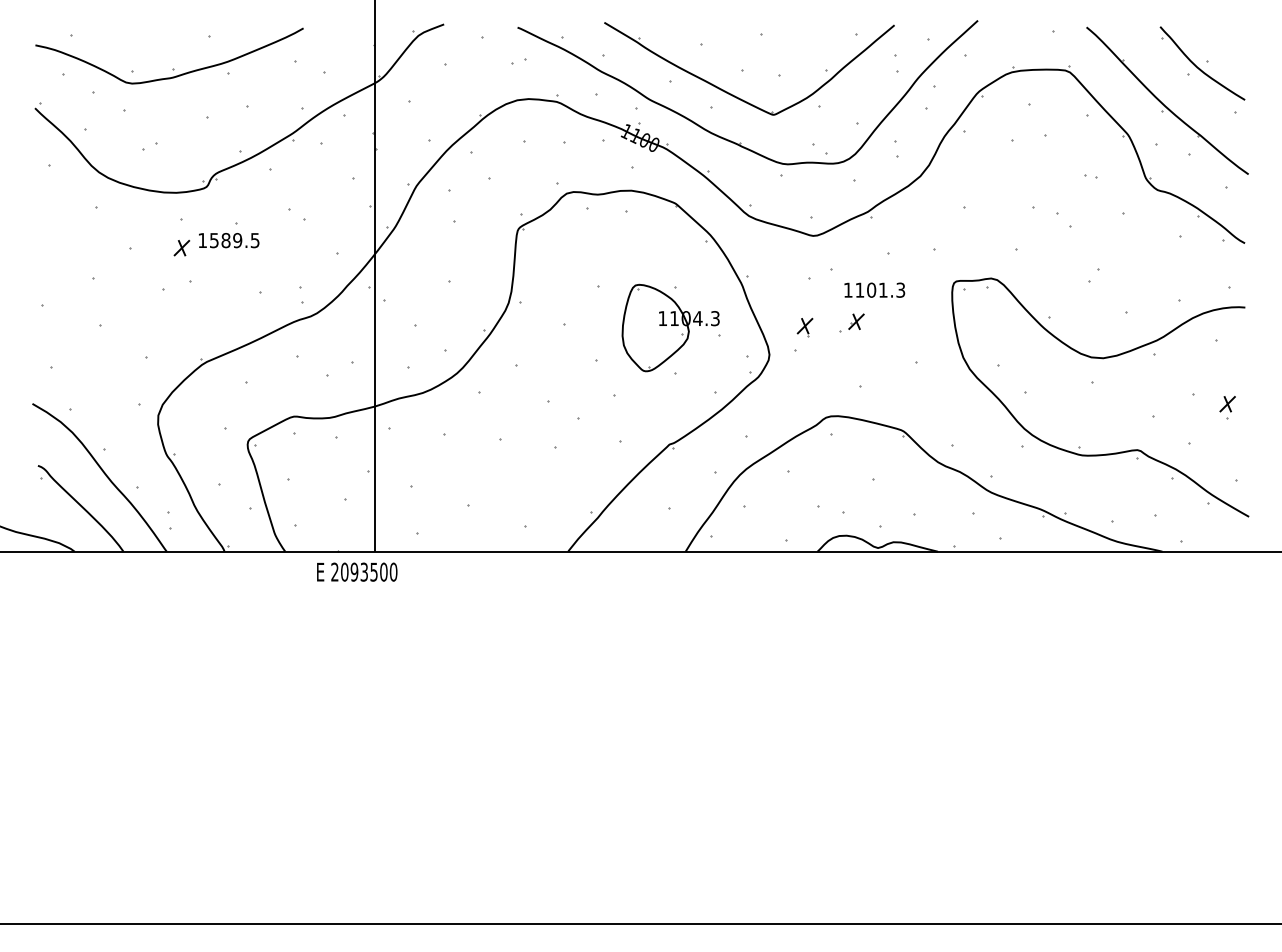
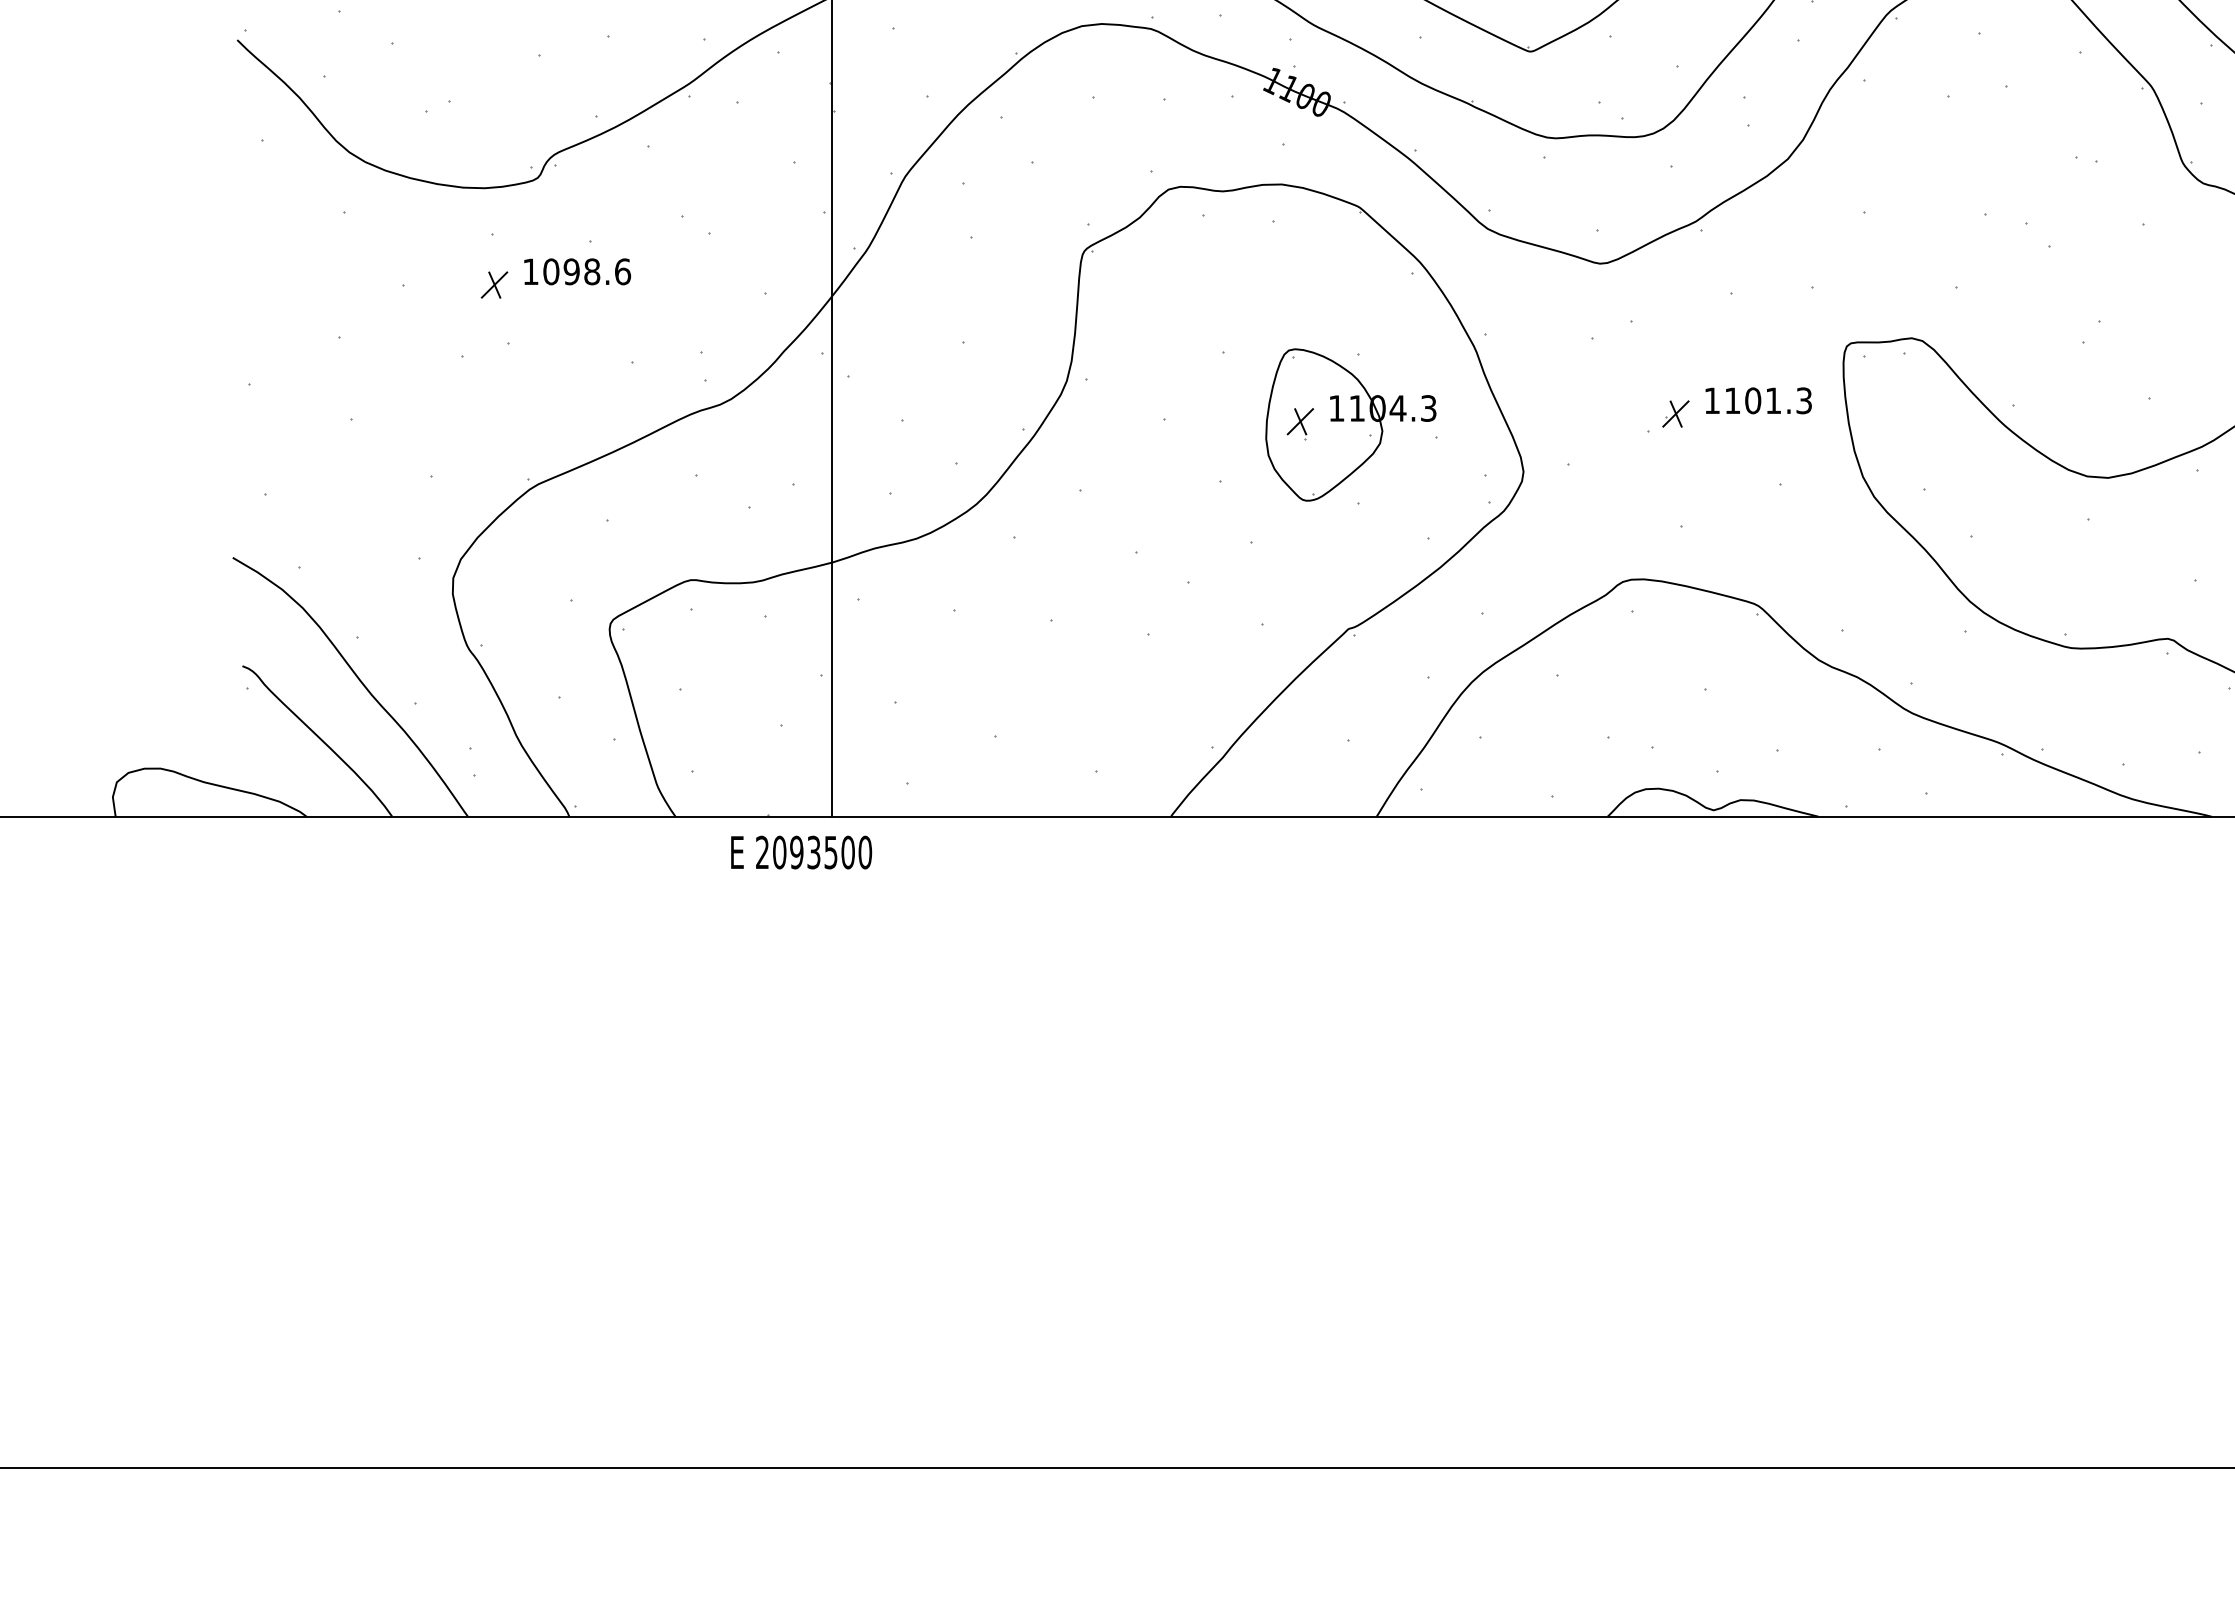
text: (234, 240) -> (586, 271), 1589.5 -> 1098.6
text: (874, 289) -> (1758, 399), moved
part: (804, 327) -> (1299, 424), moved

